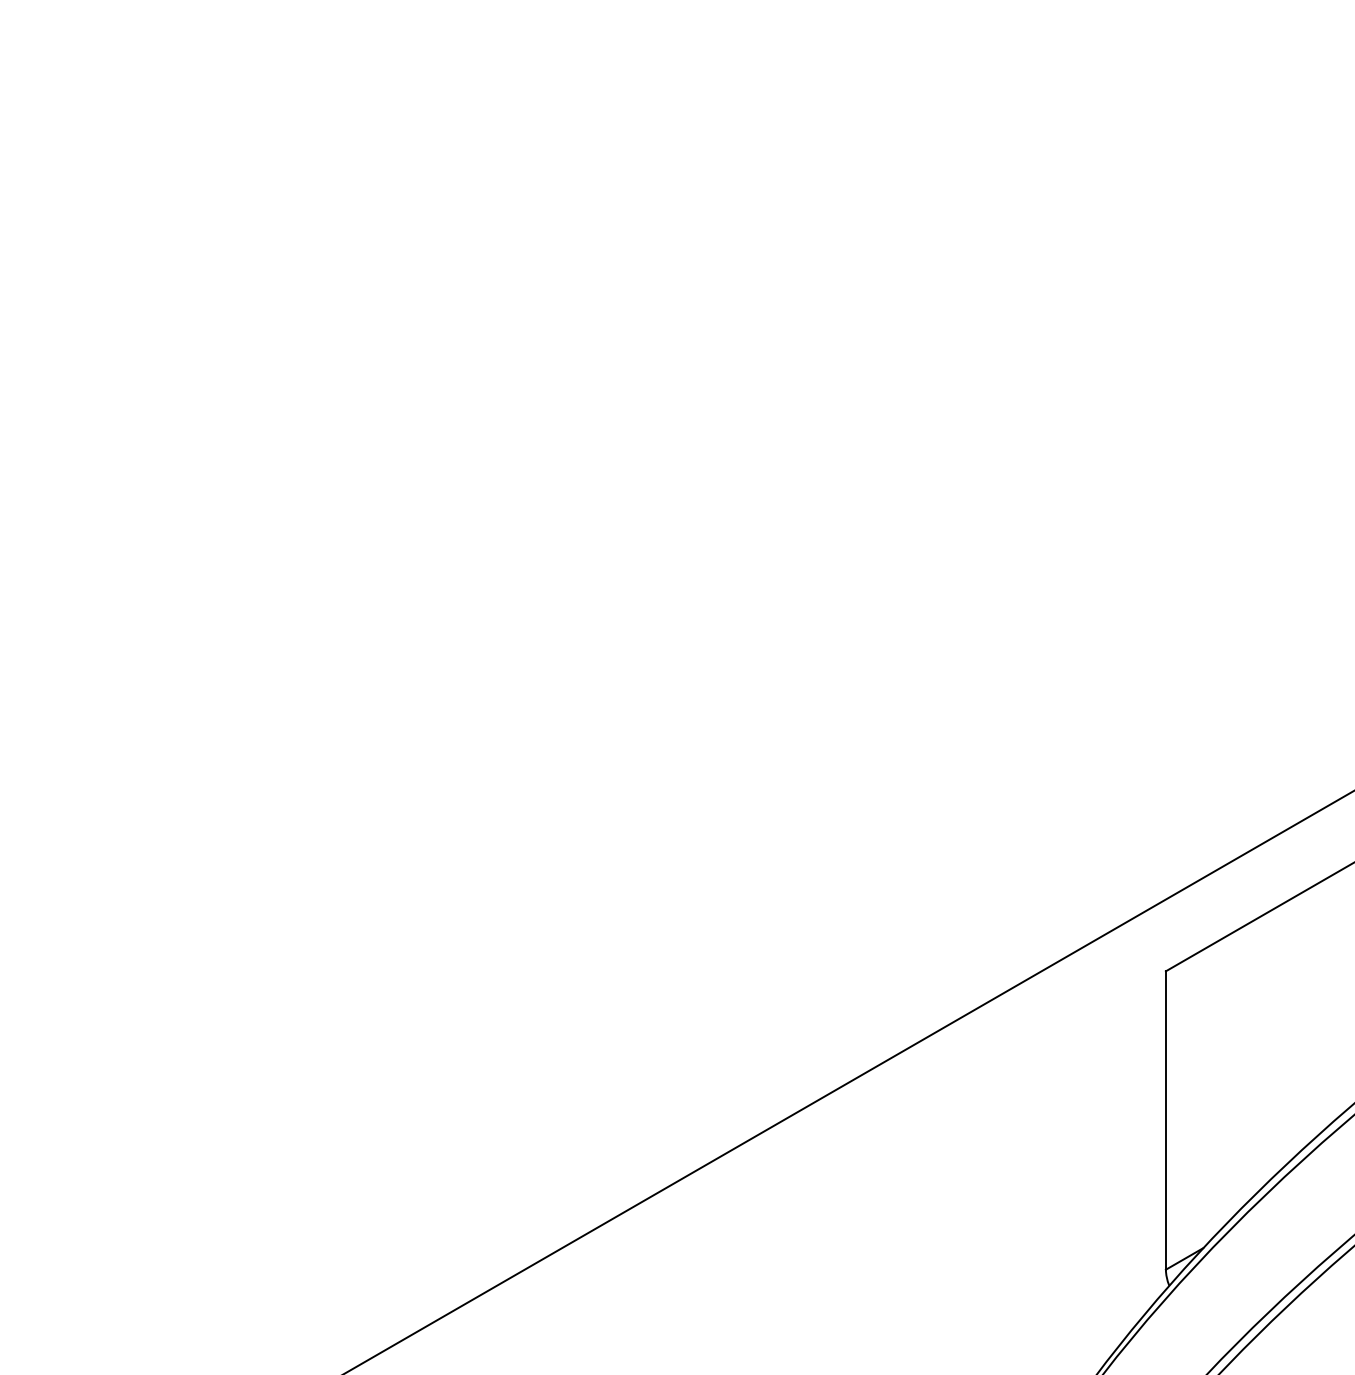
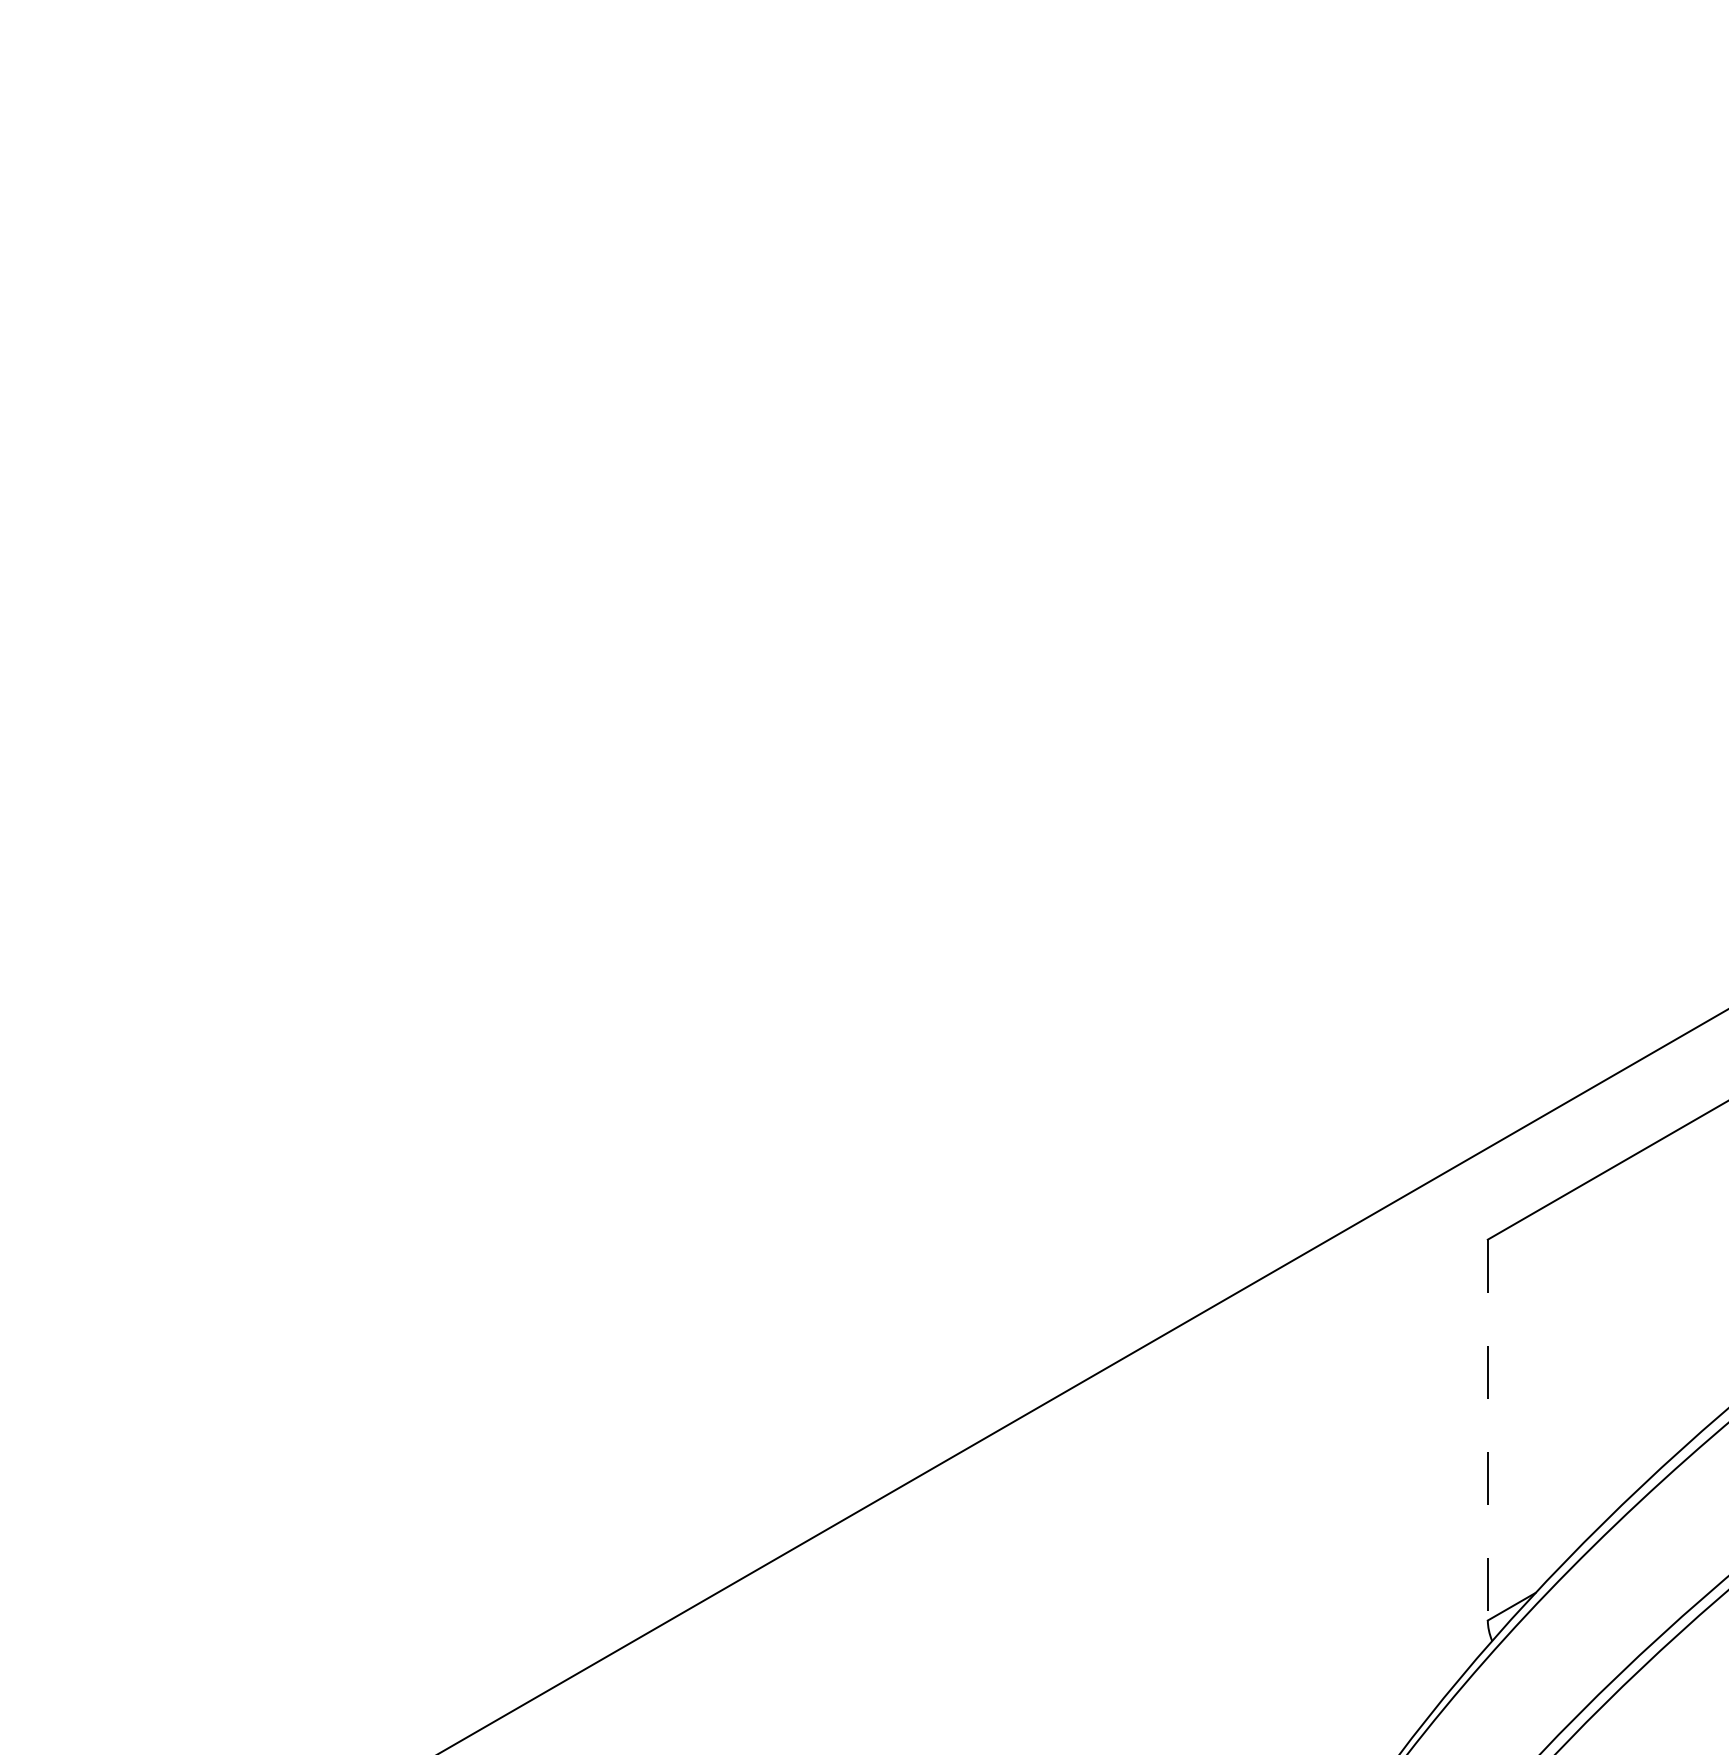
line: (1165, 1121) -> (1487, 1431), solid -> dashed

